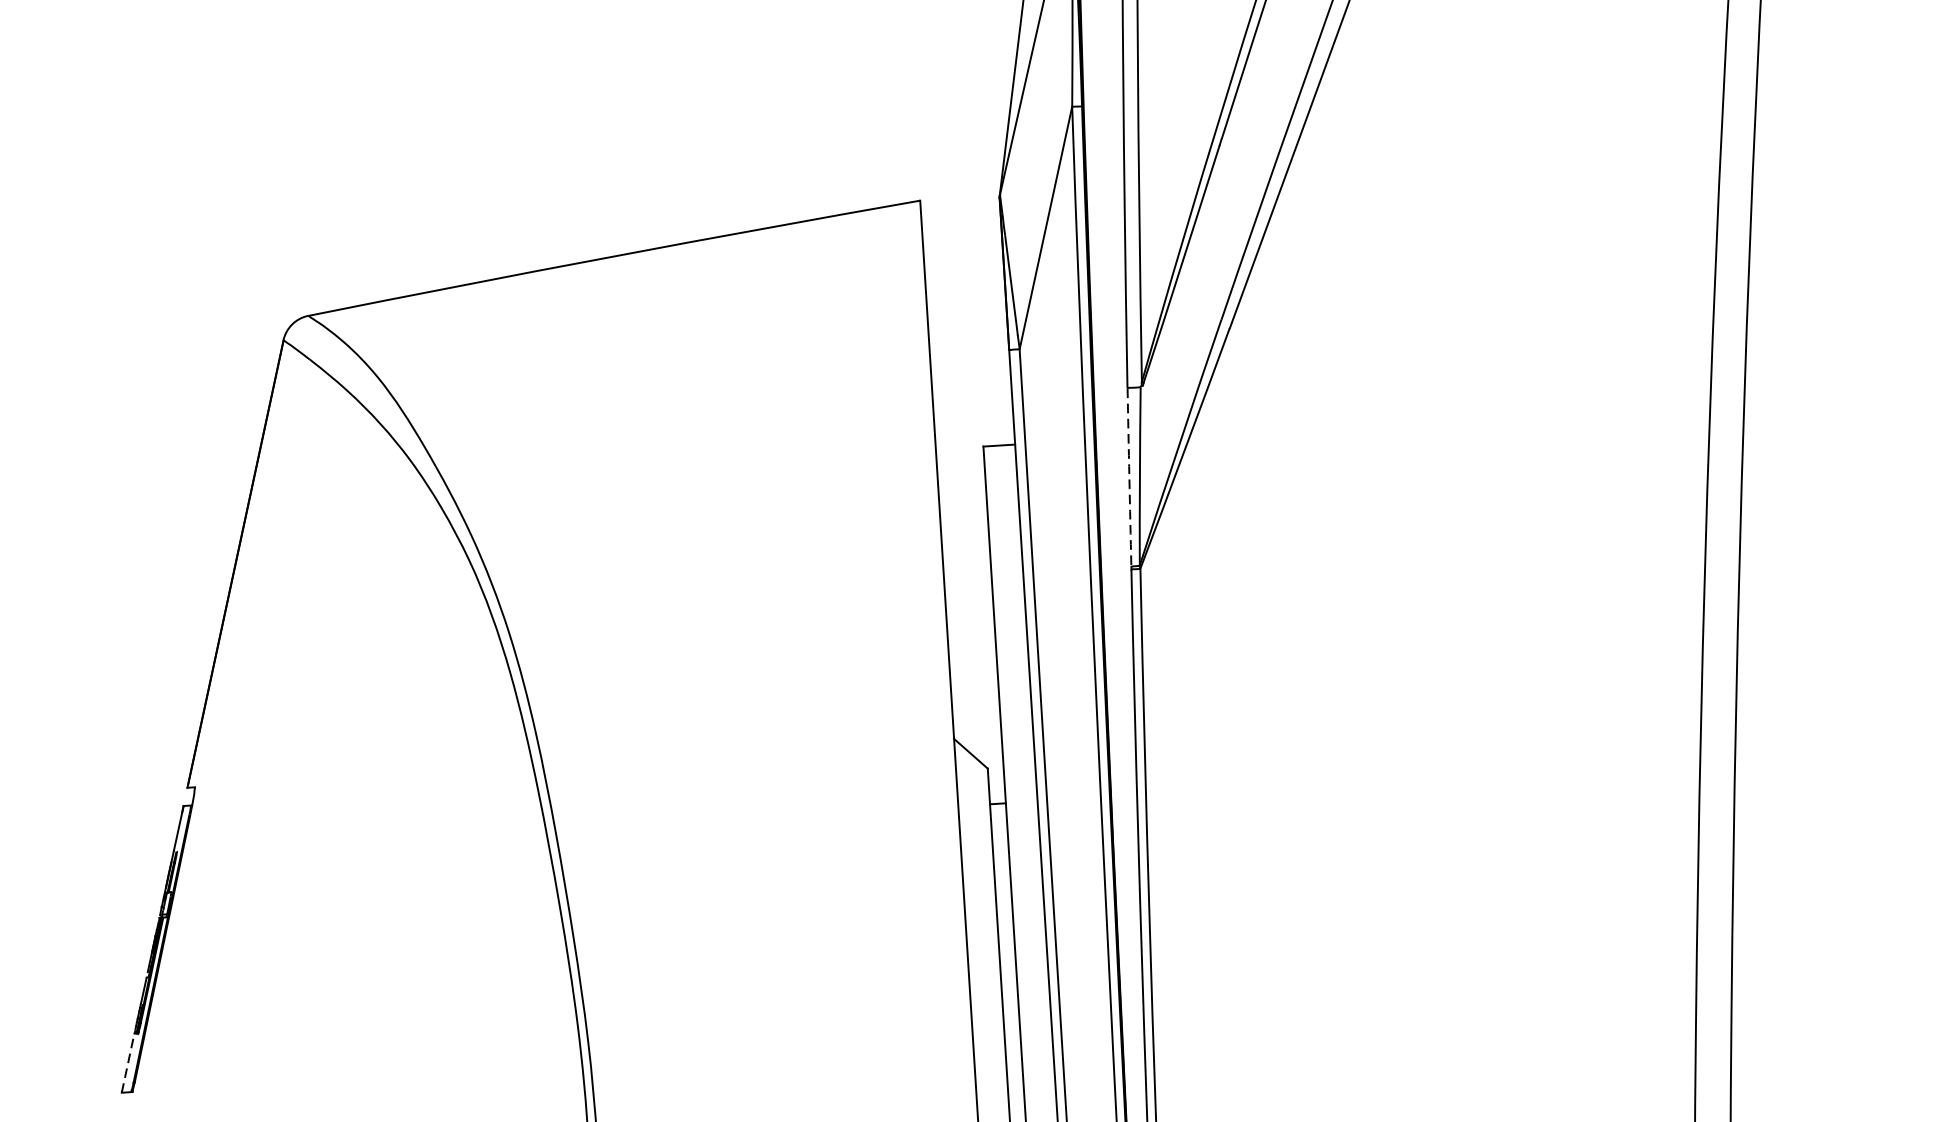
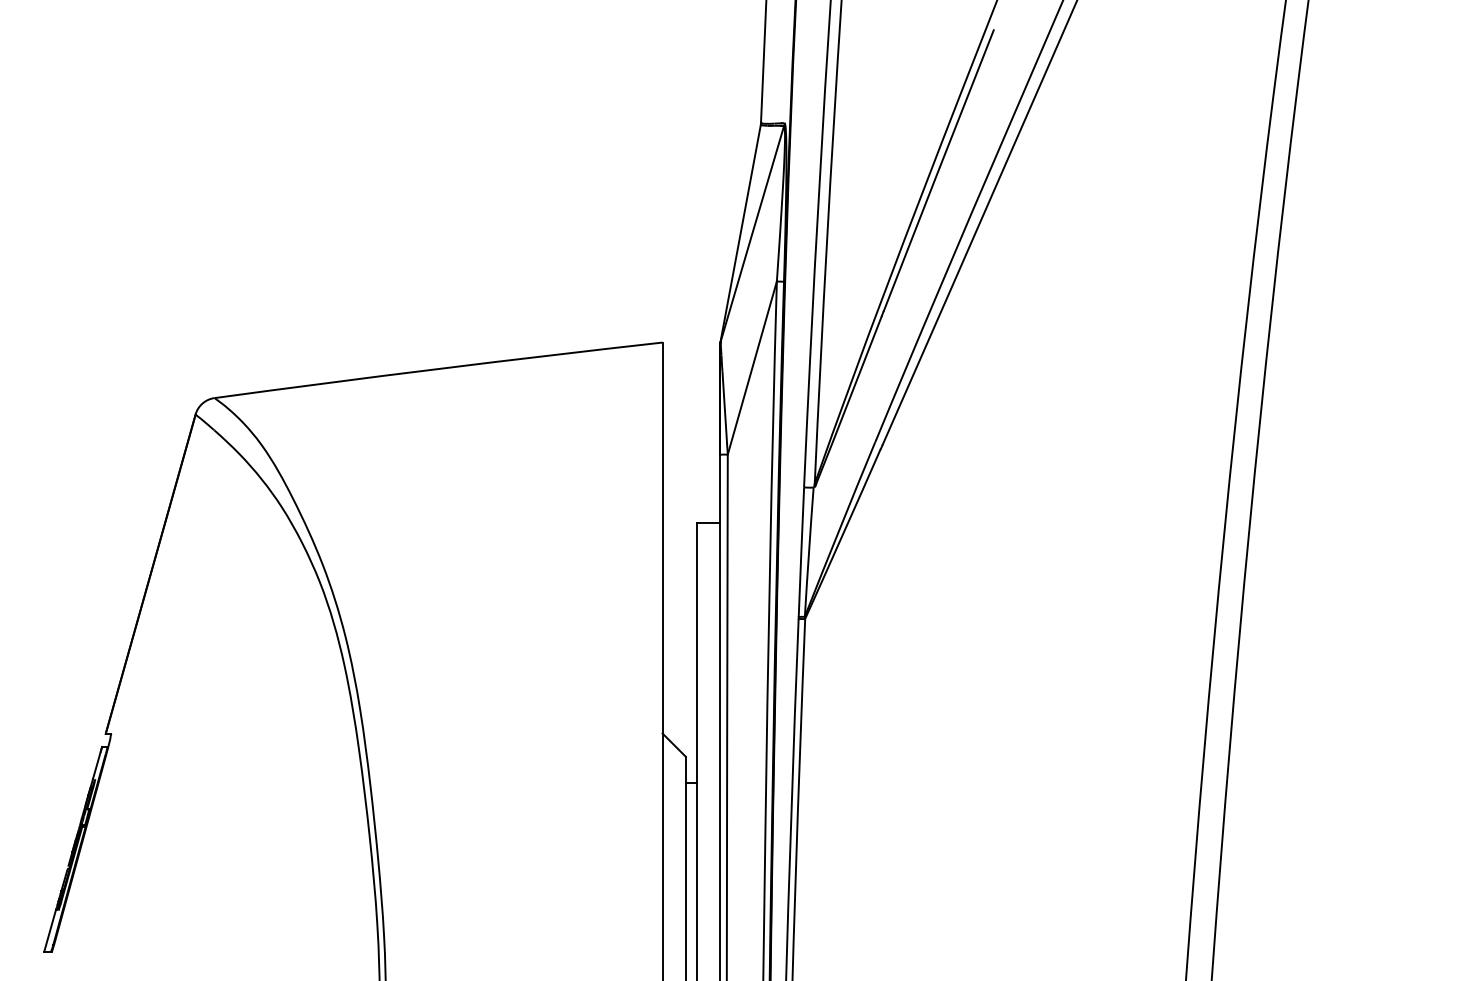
arc: (1129, 477) -> (801, 552), dashed -> solid
line: (128, 1063) -> (50, 930), dashed -> solid

